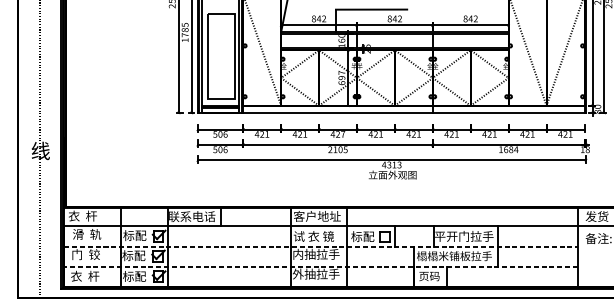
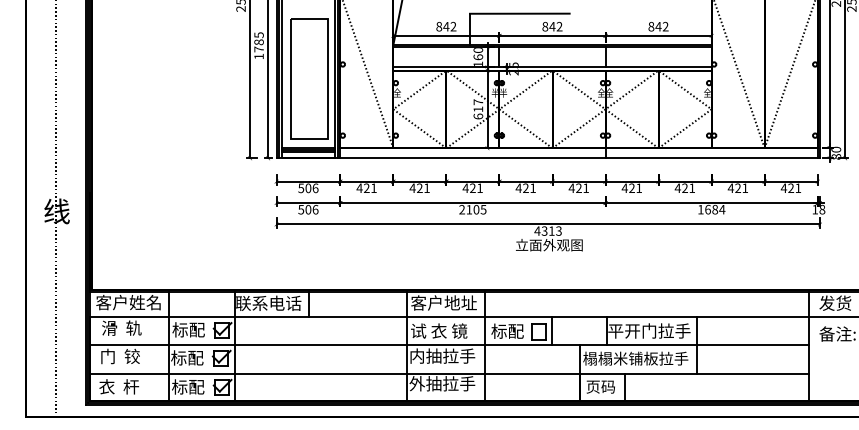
text: (342, 78) -> (478, 109), 697 -> 617
text: (342, 133) -> (479, 187), 427 -> 421
text: (91, 216) -> (128, 302), 衣  杆 -> 客户姓名
line: (321, 246) -> (449, 345), dashed -> solid
line: (320, 266) -> (448, 373), dashed -> solid

